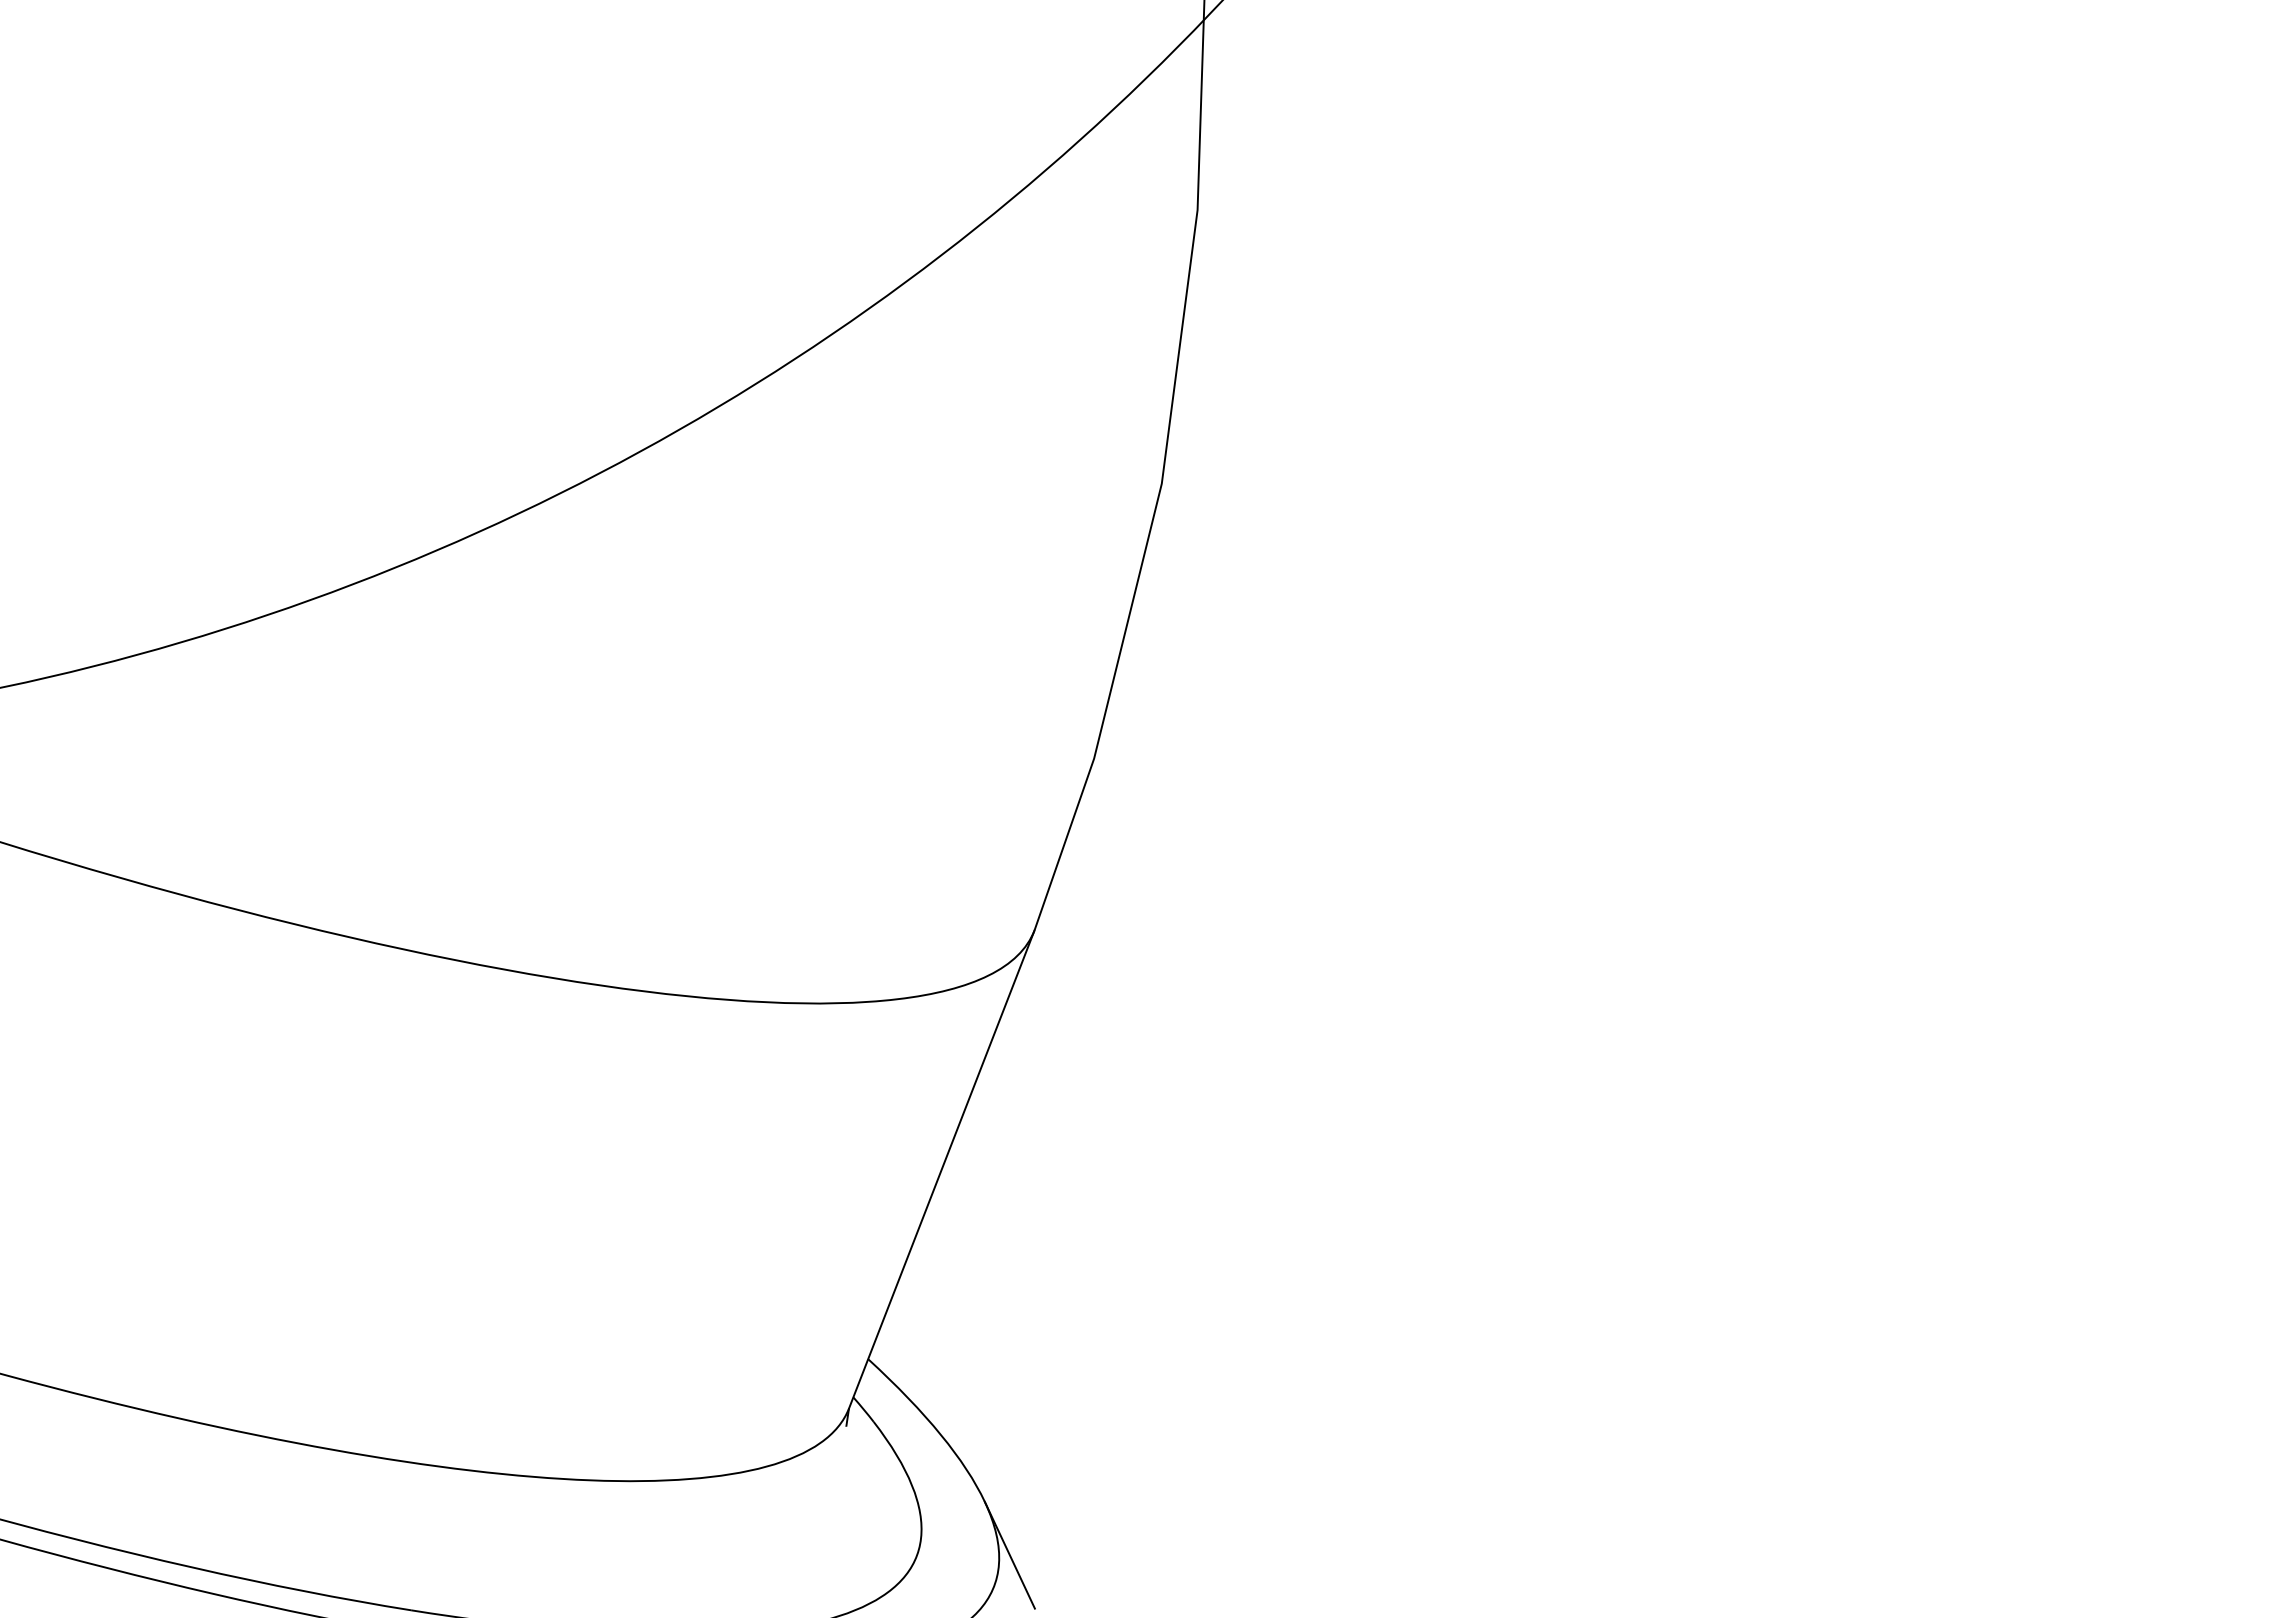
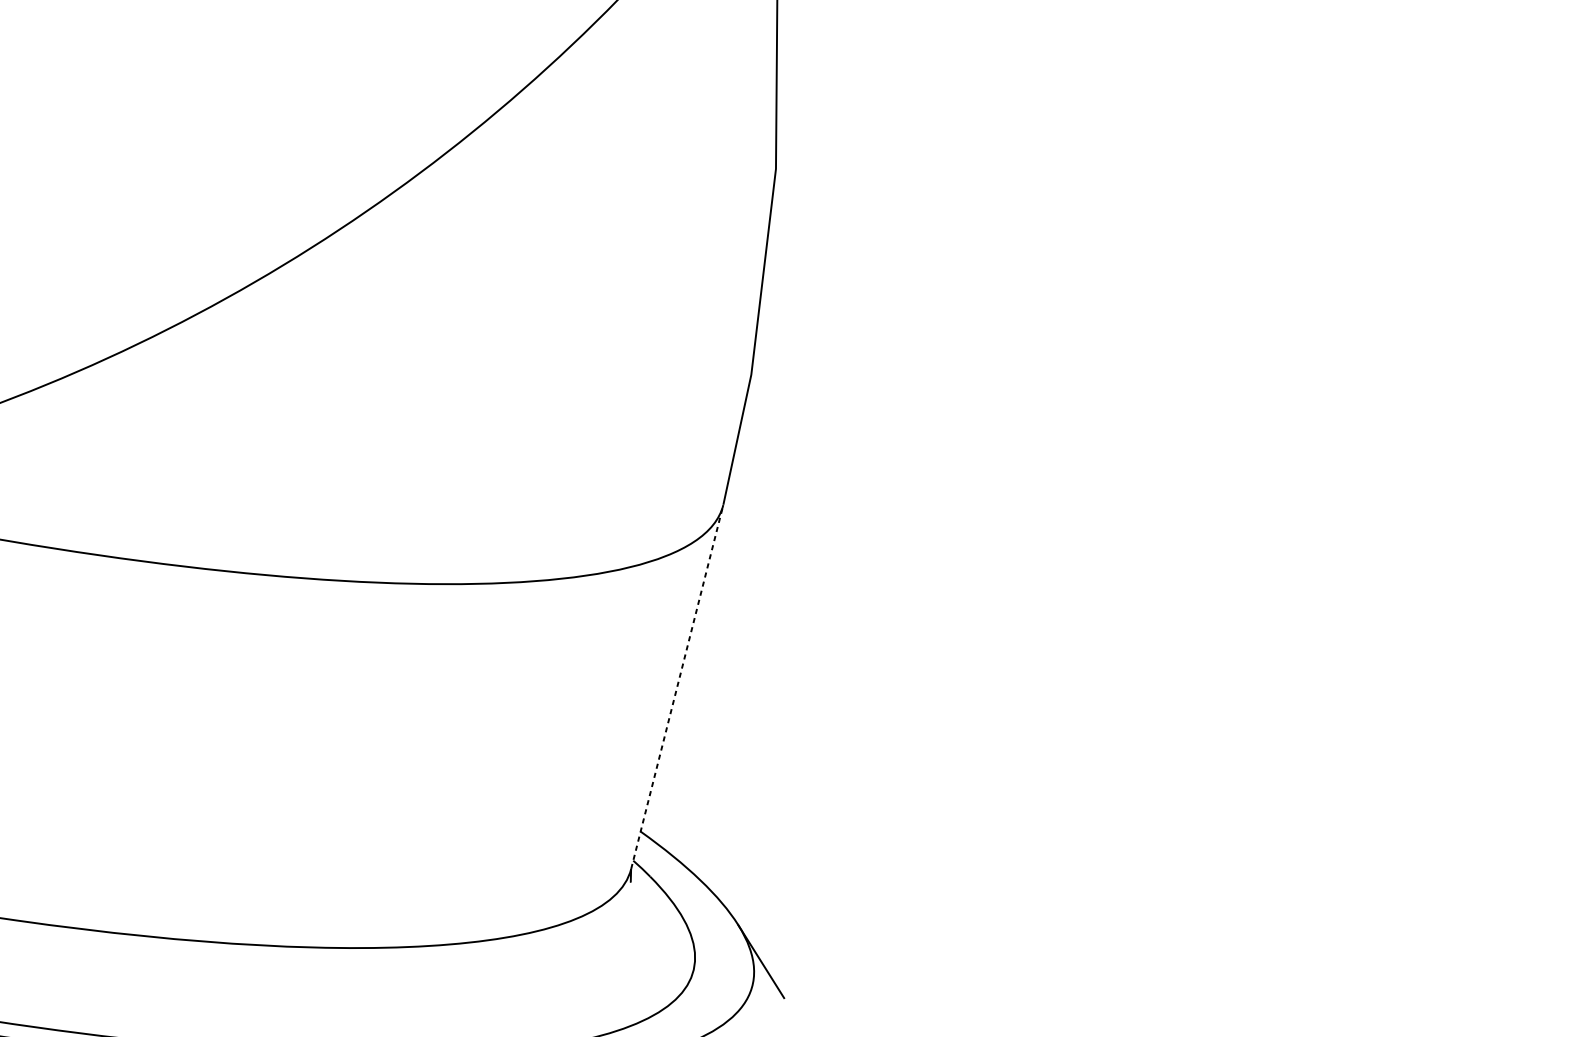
line: (942, 1168) -> (677, 686), solid -> dashed

